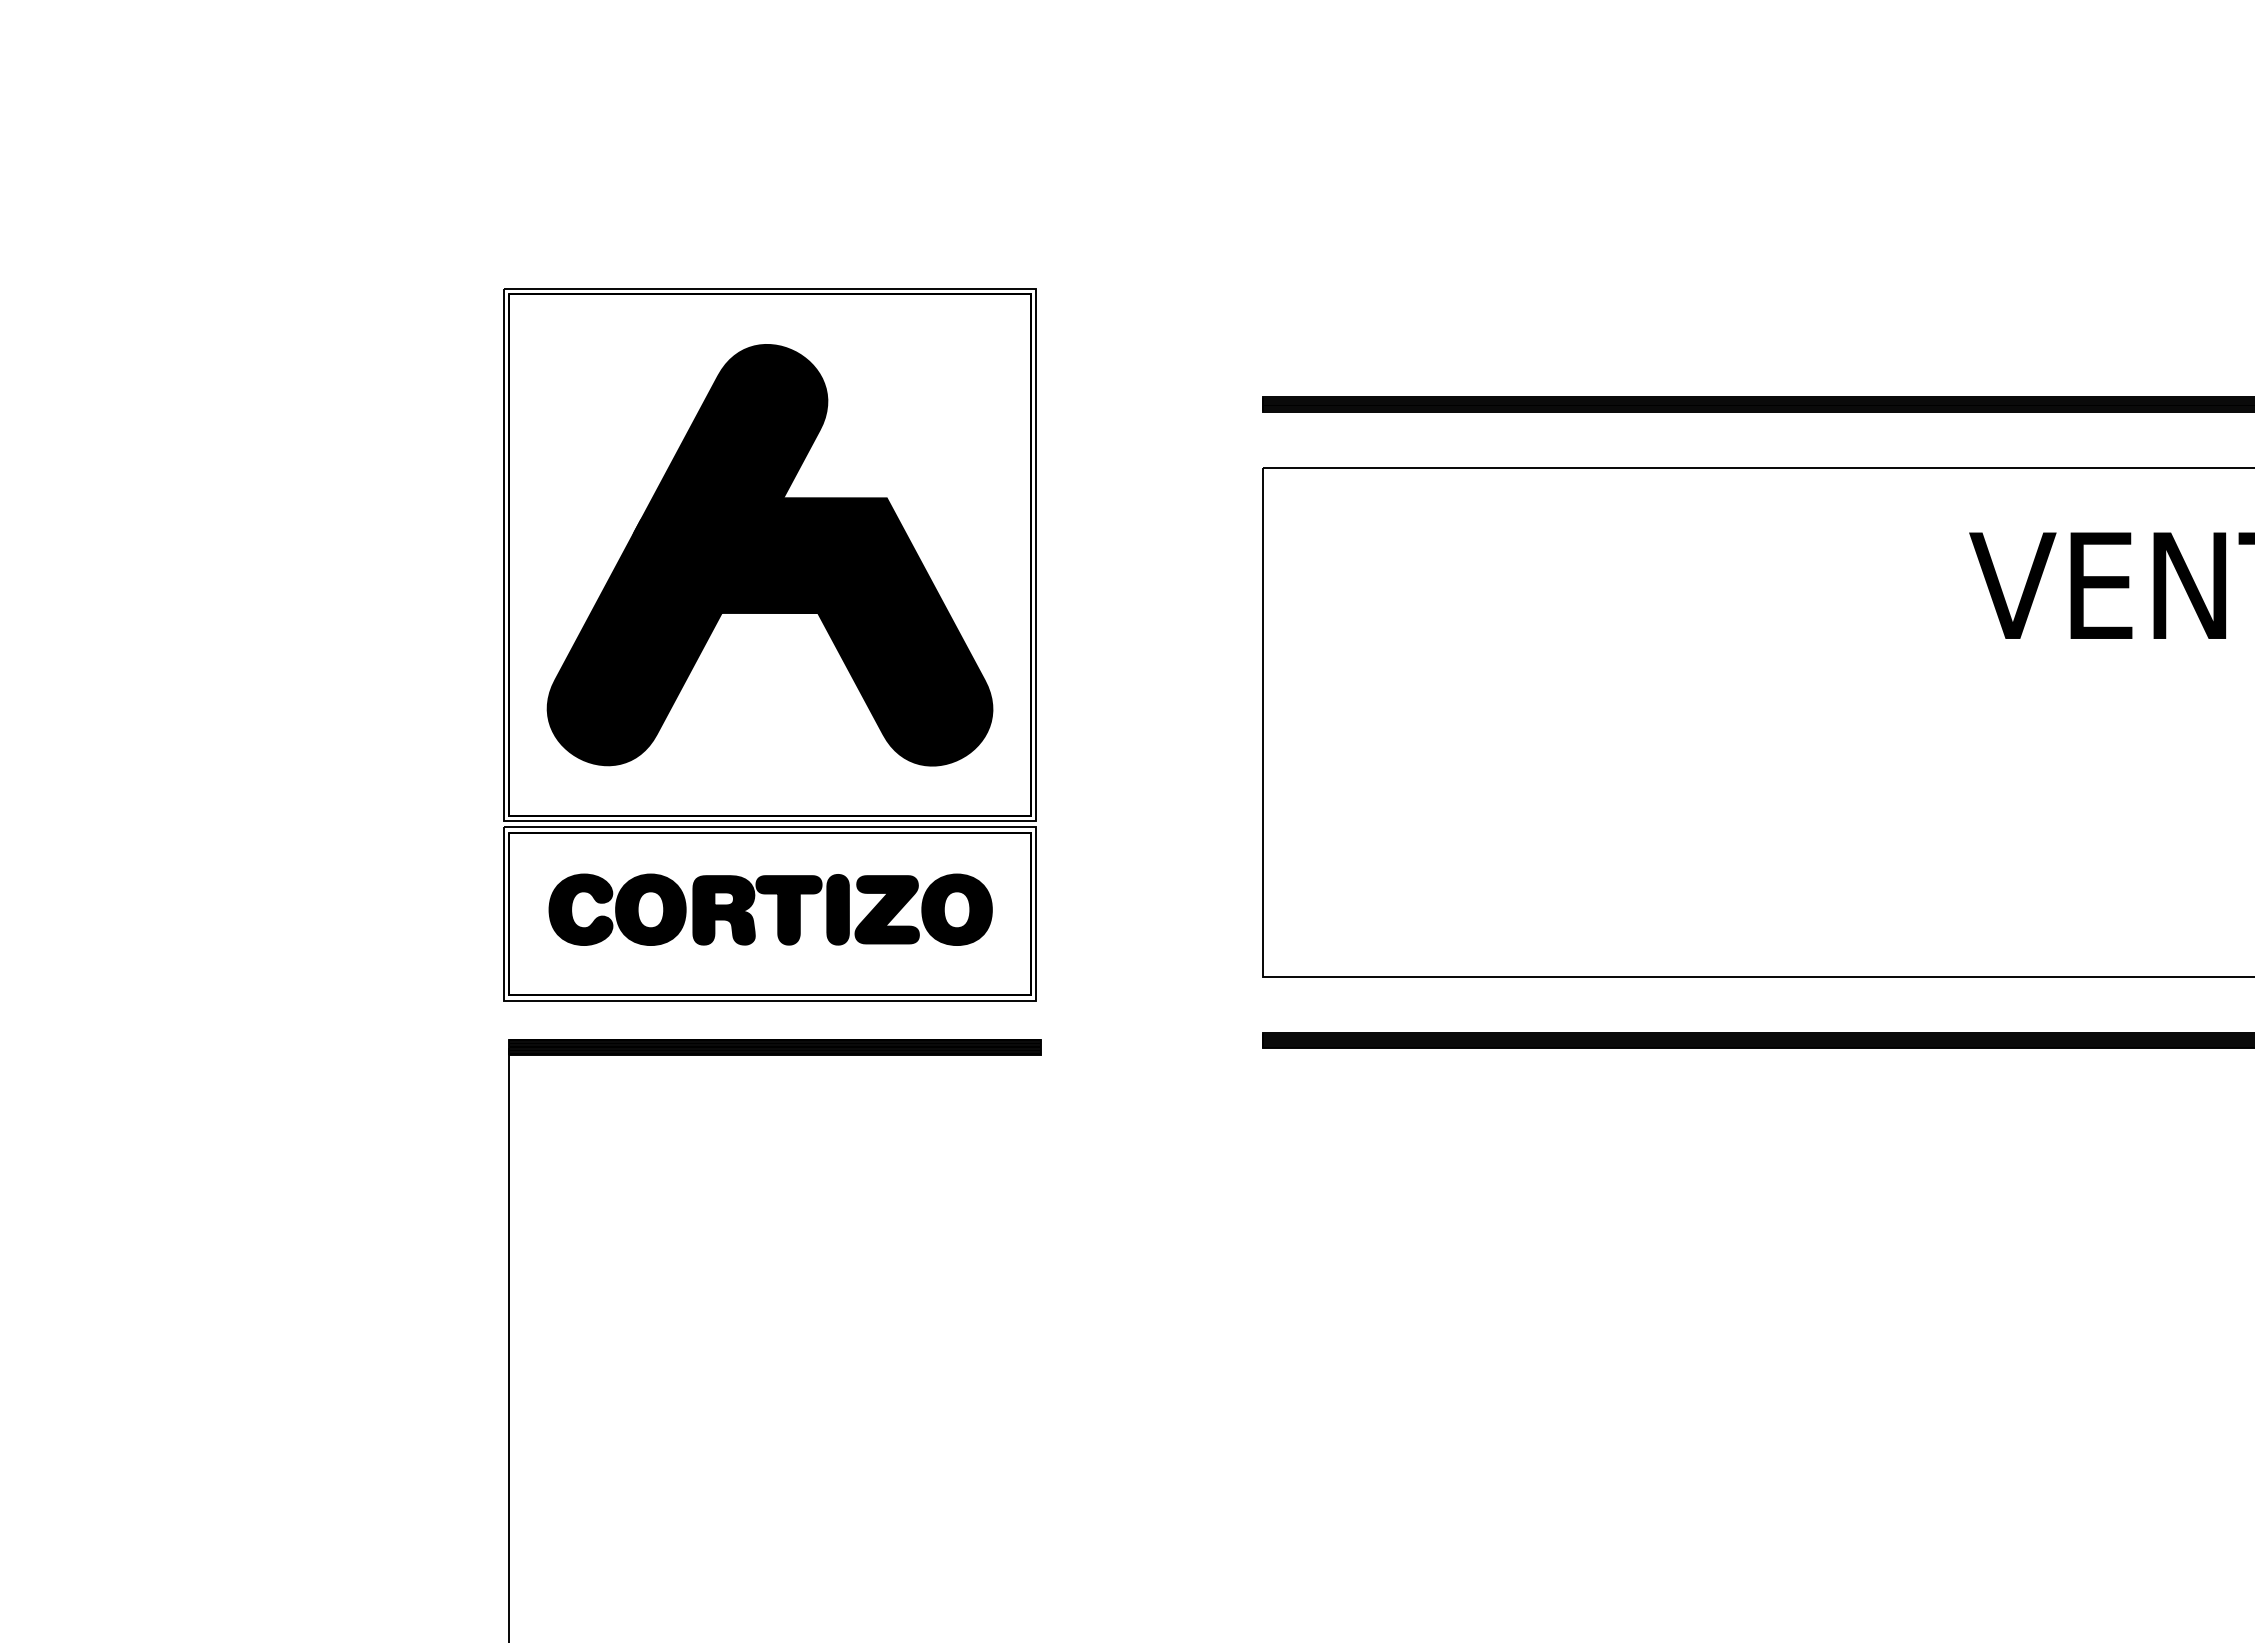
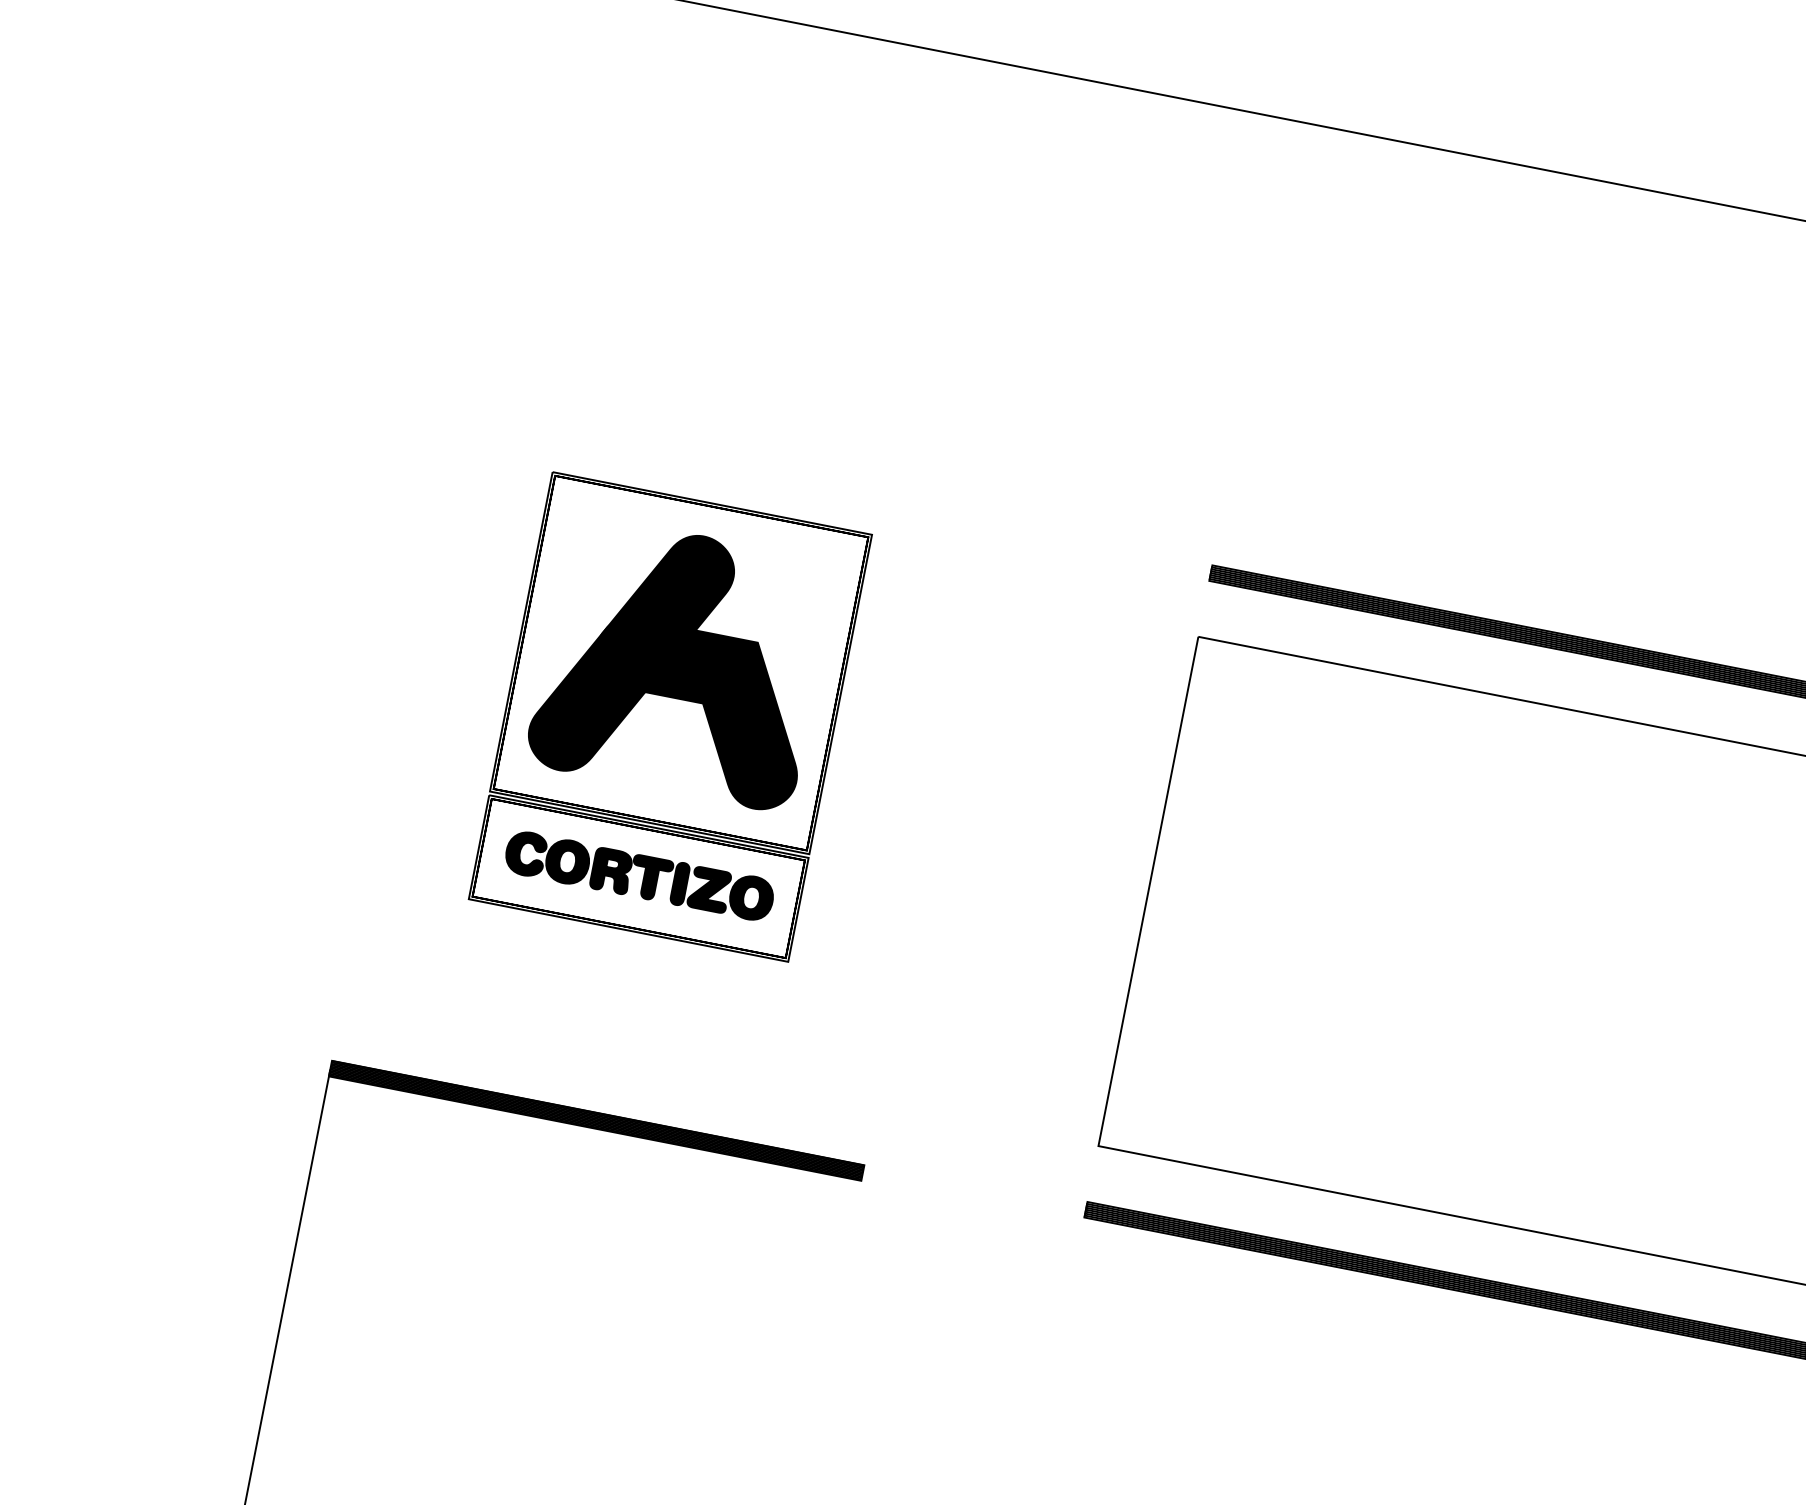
part: (769, 644) -> (670, 716), size x0.6

